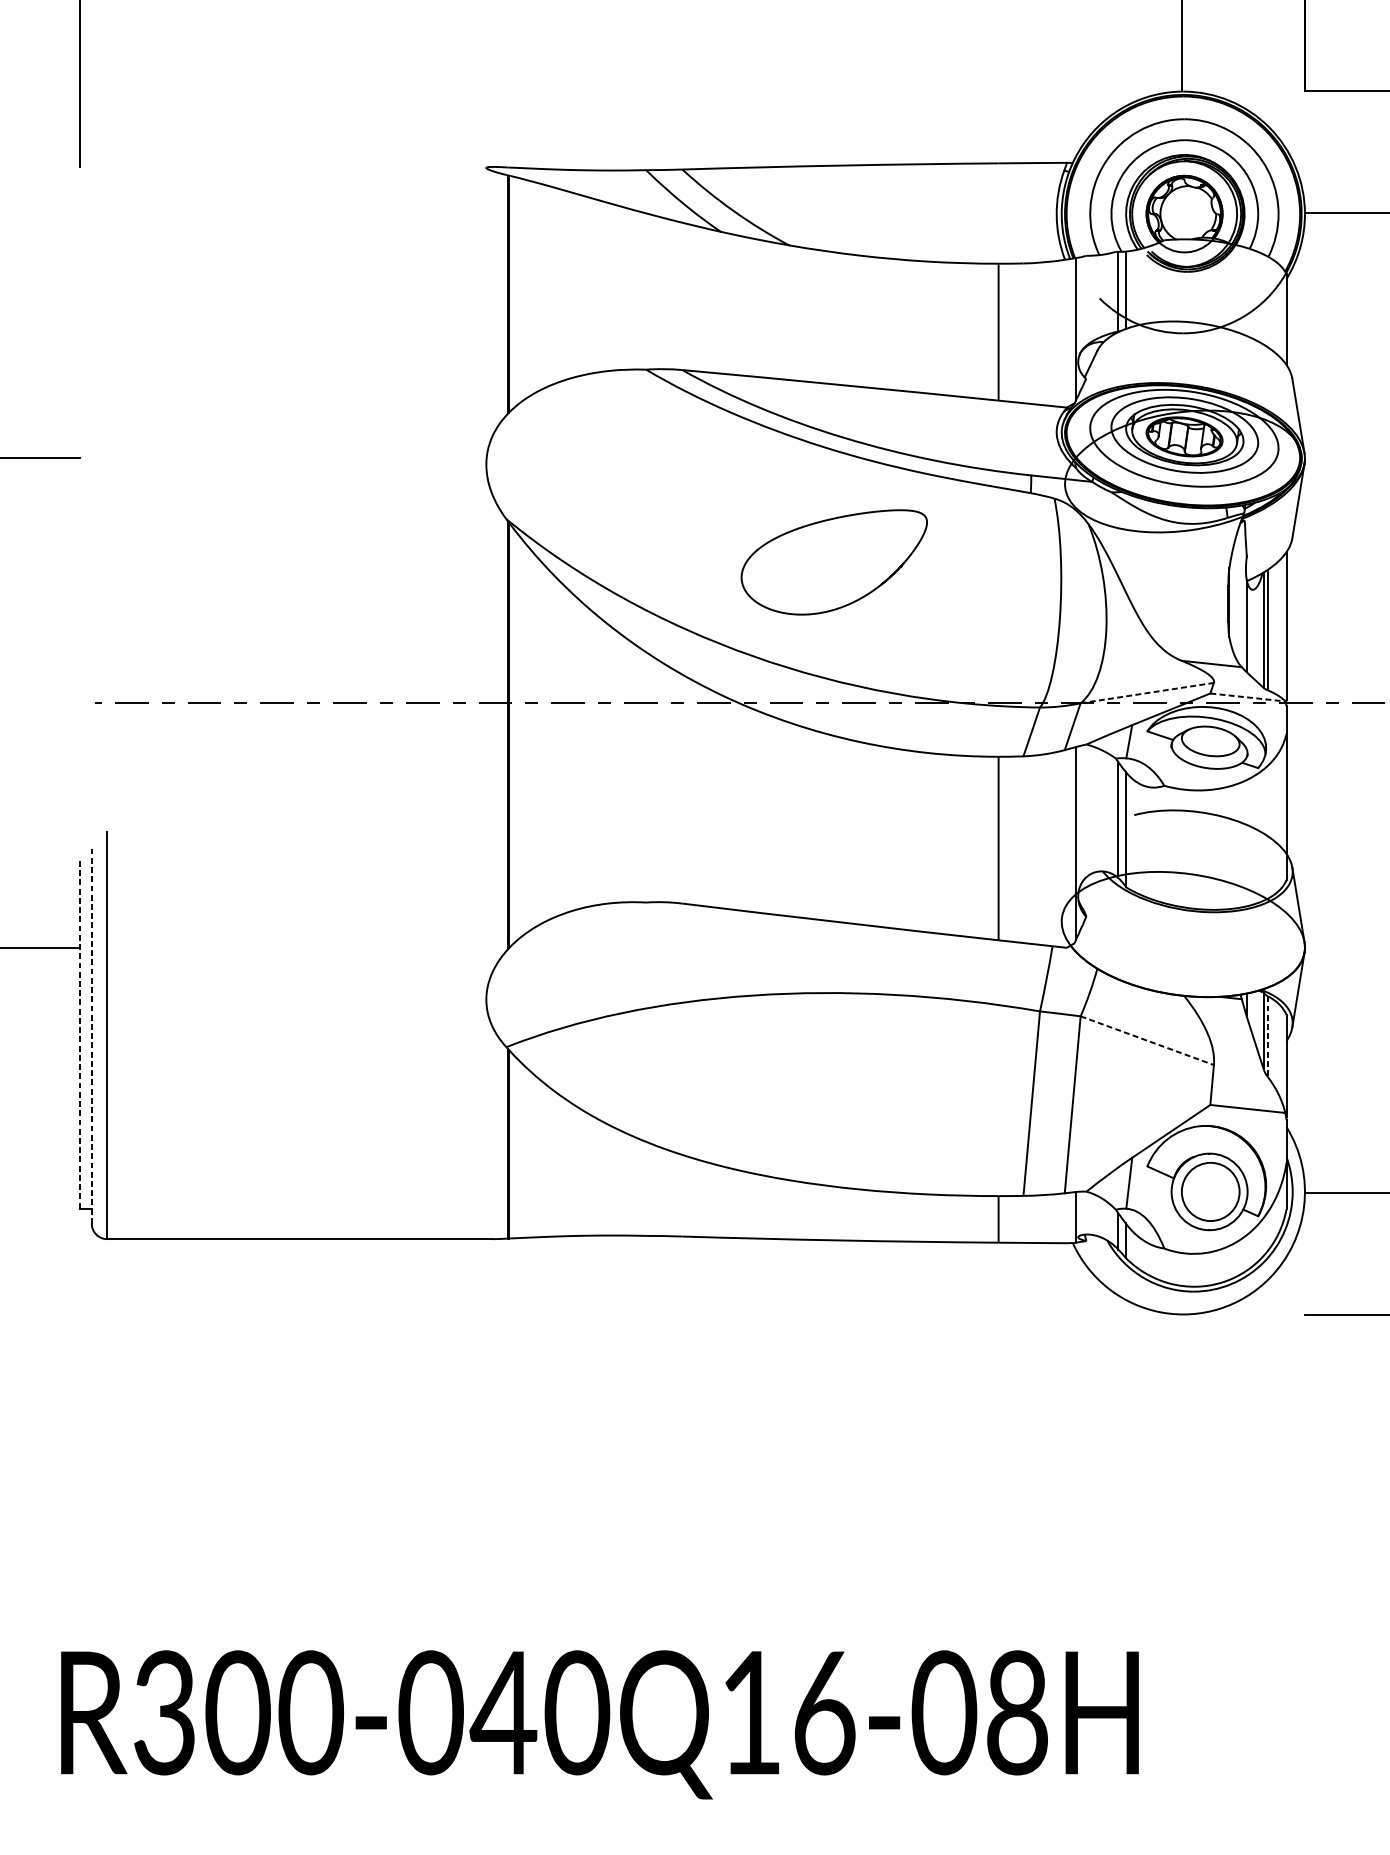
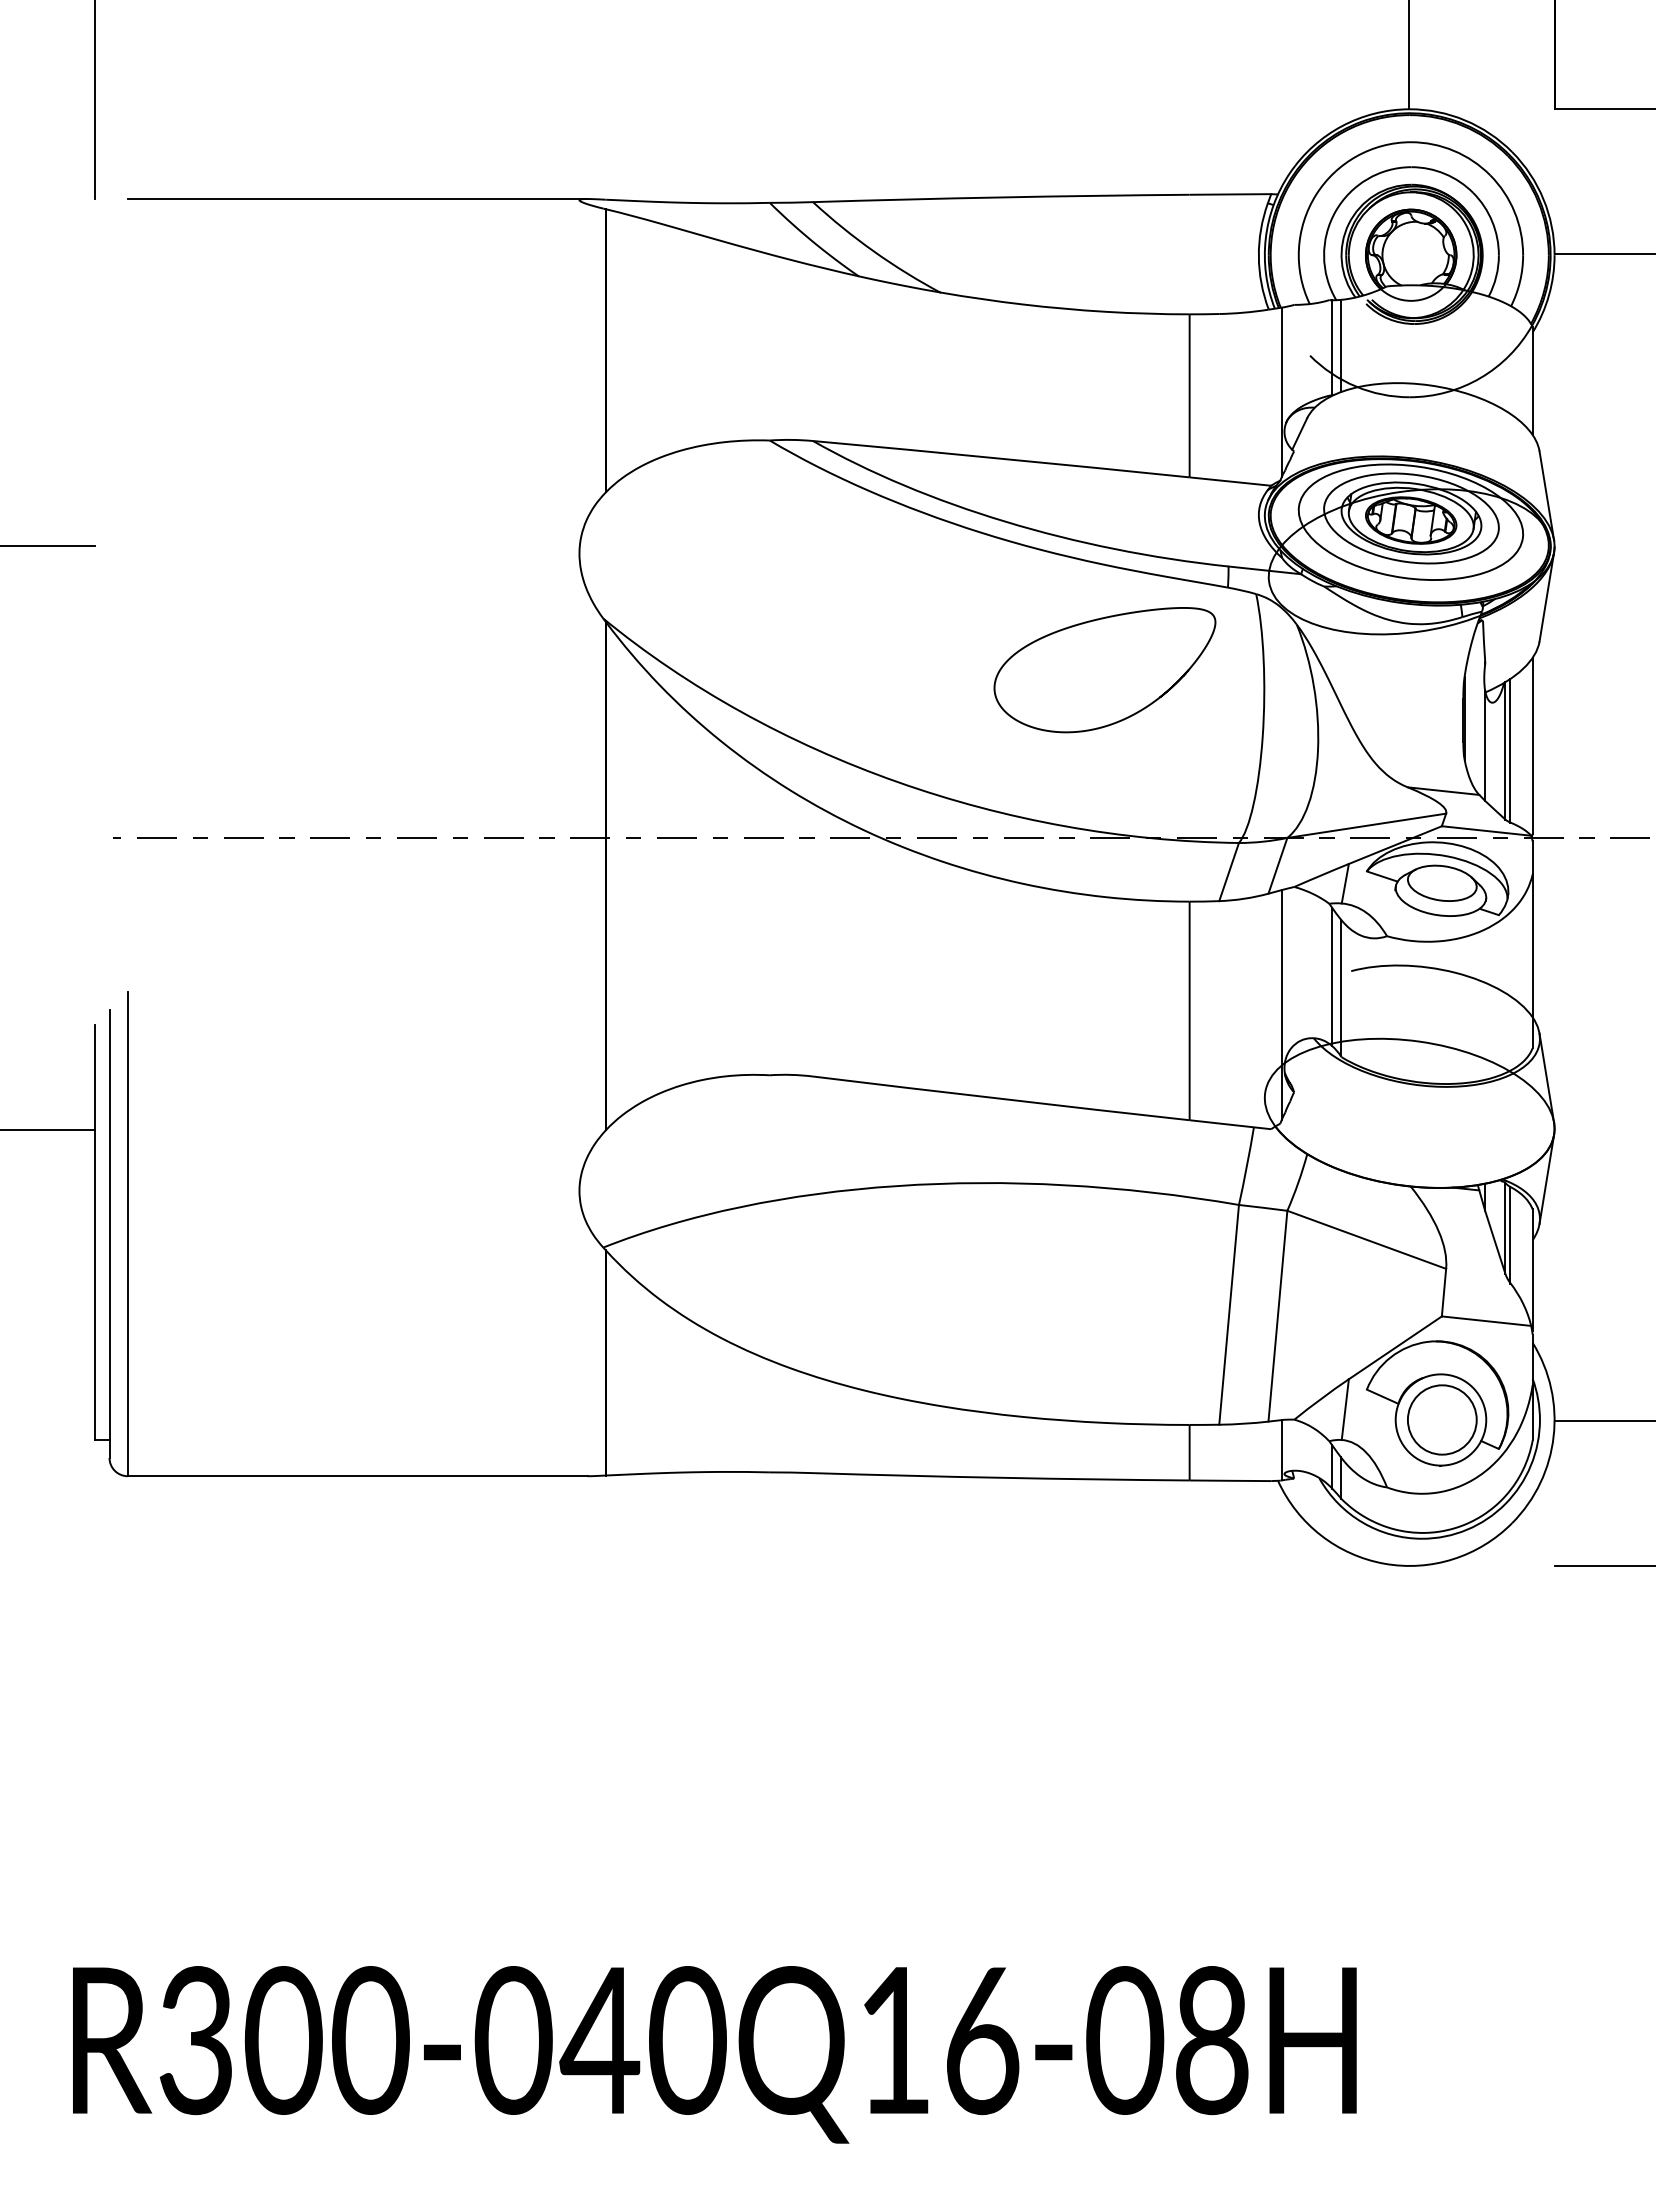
line: (300, 167) -> (357, 199), added
curve: (822, 522) -> (1090, 622), moved
line: (1147, 692) -> (1367, 825), dashed -> solid
line: (1247, 697) -> (1486, 830), dashed -> solid
line: (79, 1034) -> (94, 1232), dashed -> solid
line: (91, 1035) -> (109, 1233), dashed -> solid
line: (1267, 1037) -> (1510, 1235), dashed -> solid
line: (1147, 1040) -> (1366, 1239), dashed -> solid

